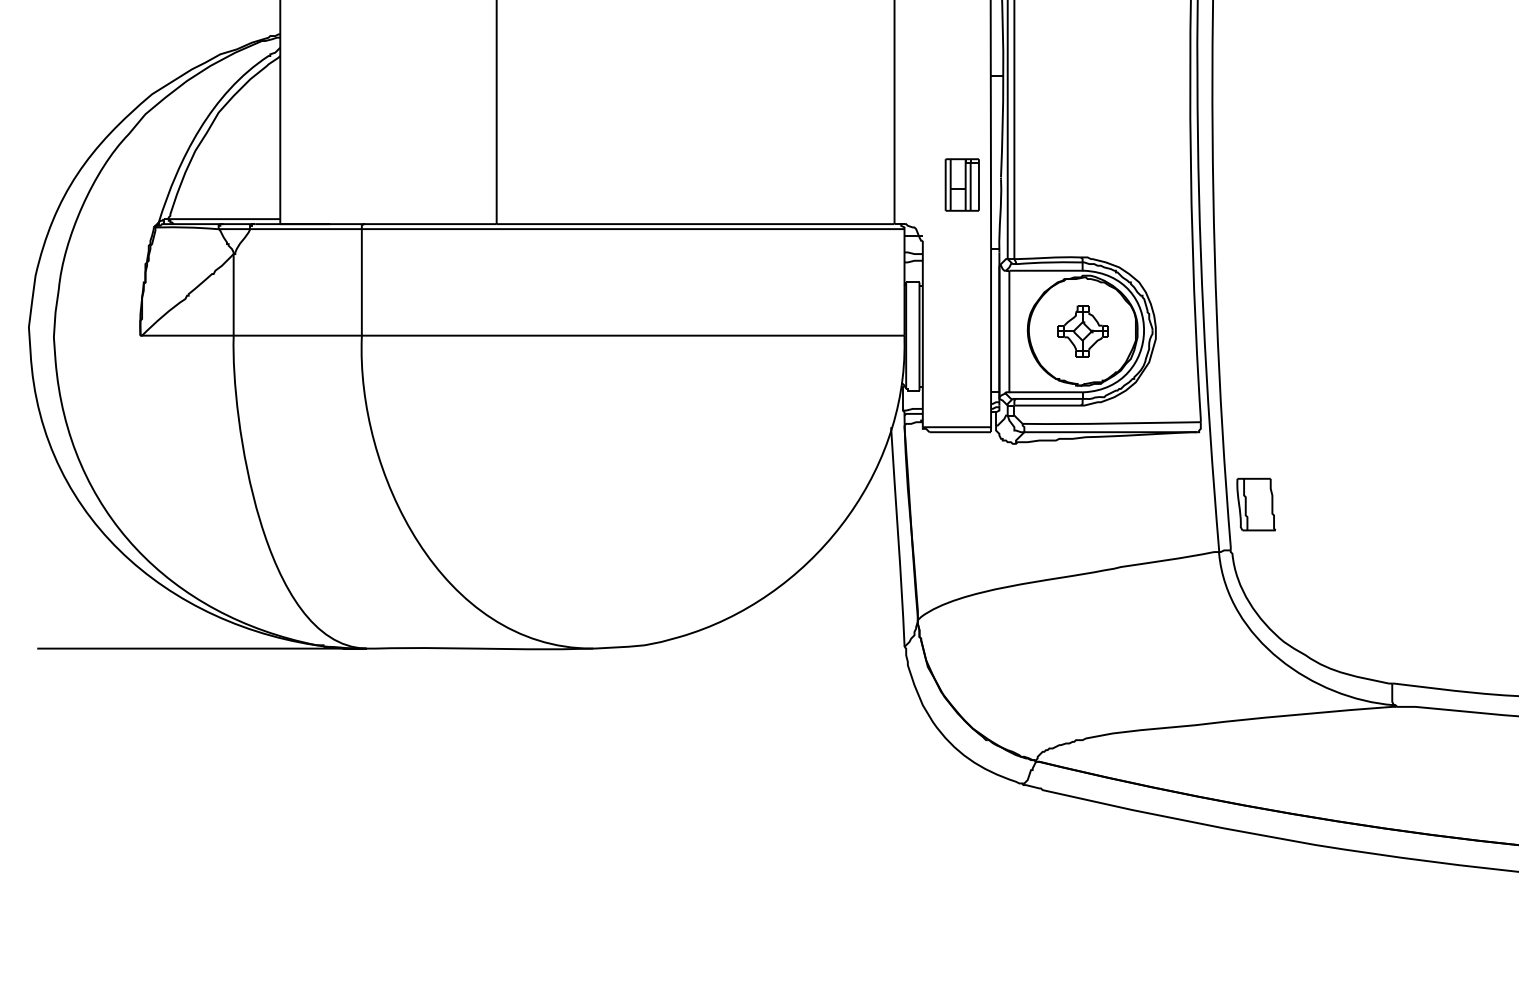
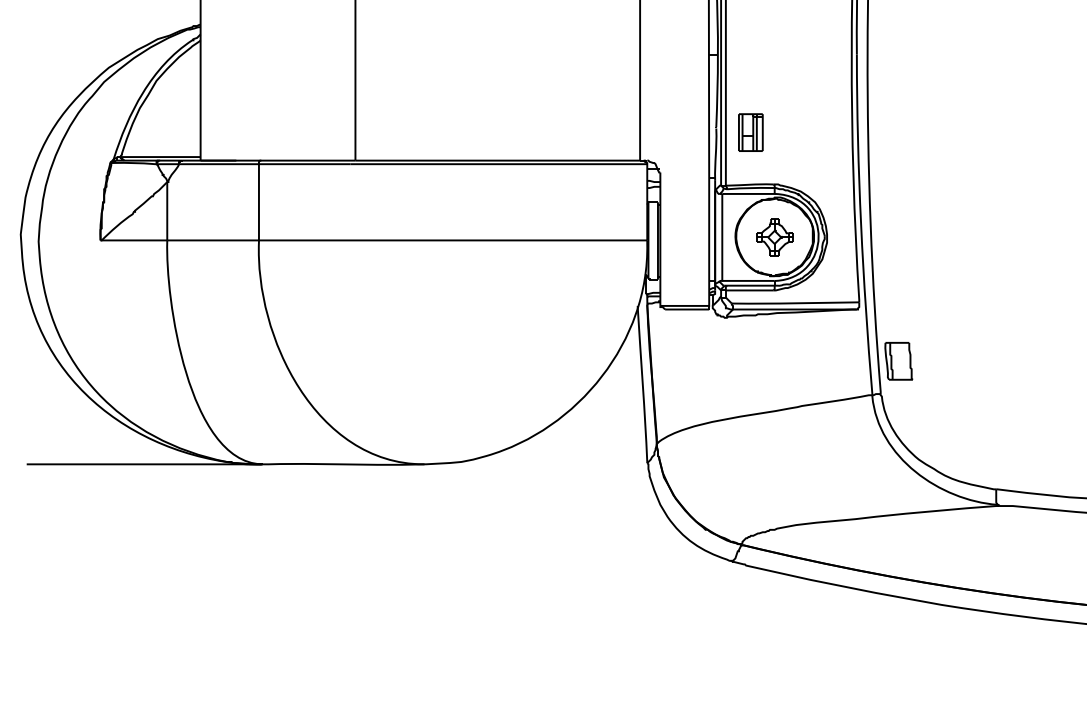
part: (961, 184) -> (750, 132), moved

